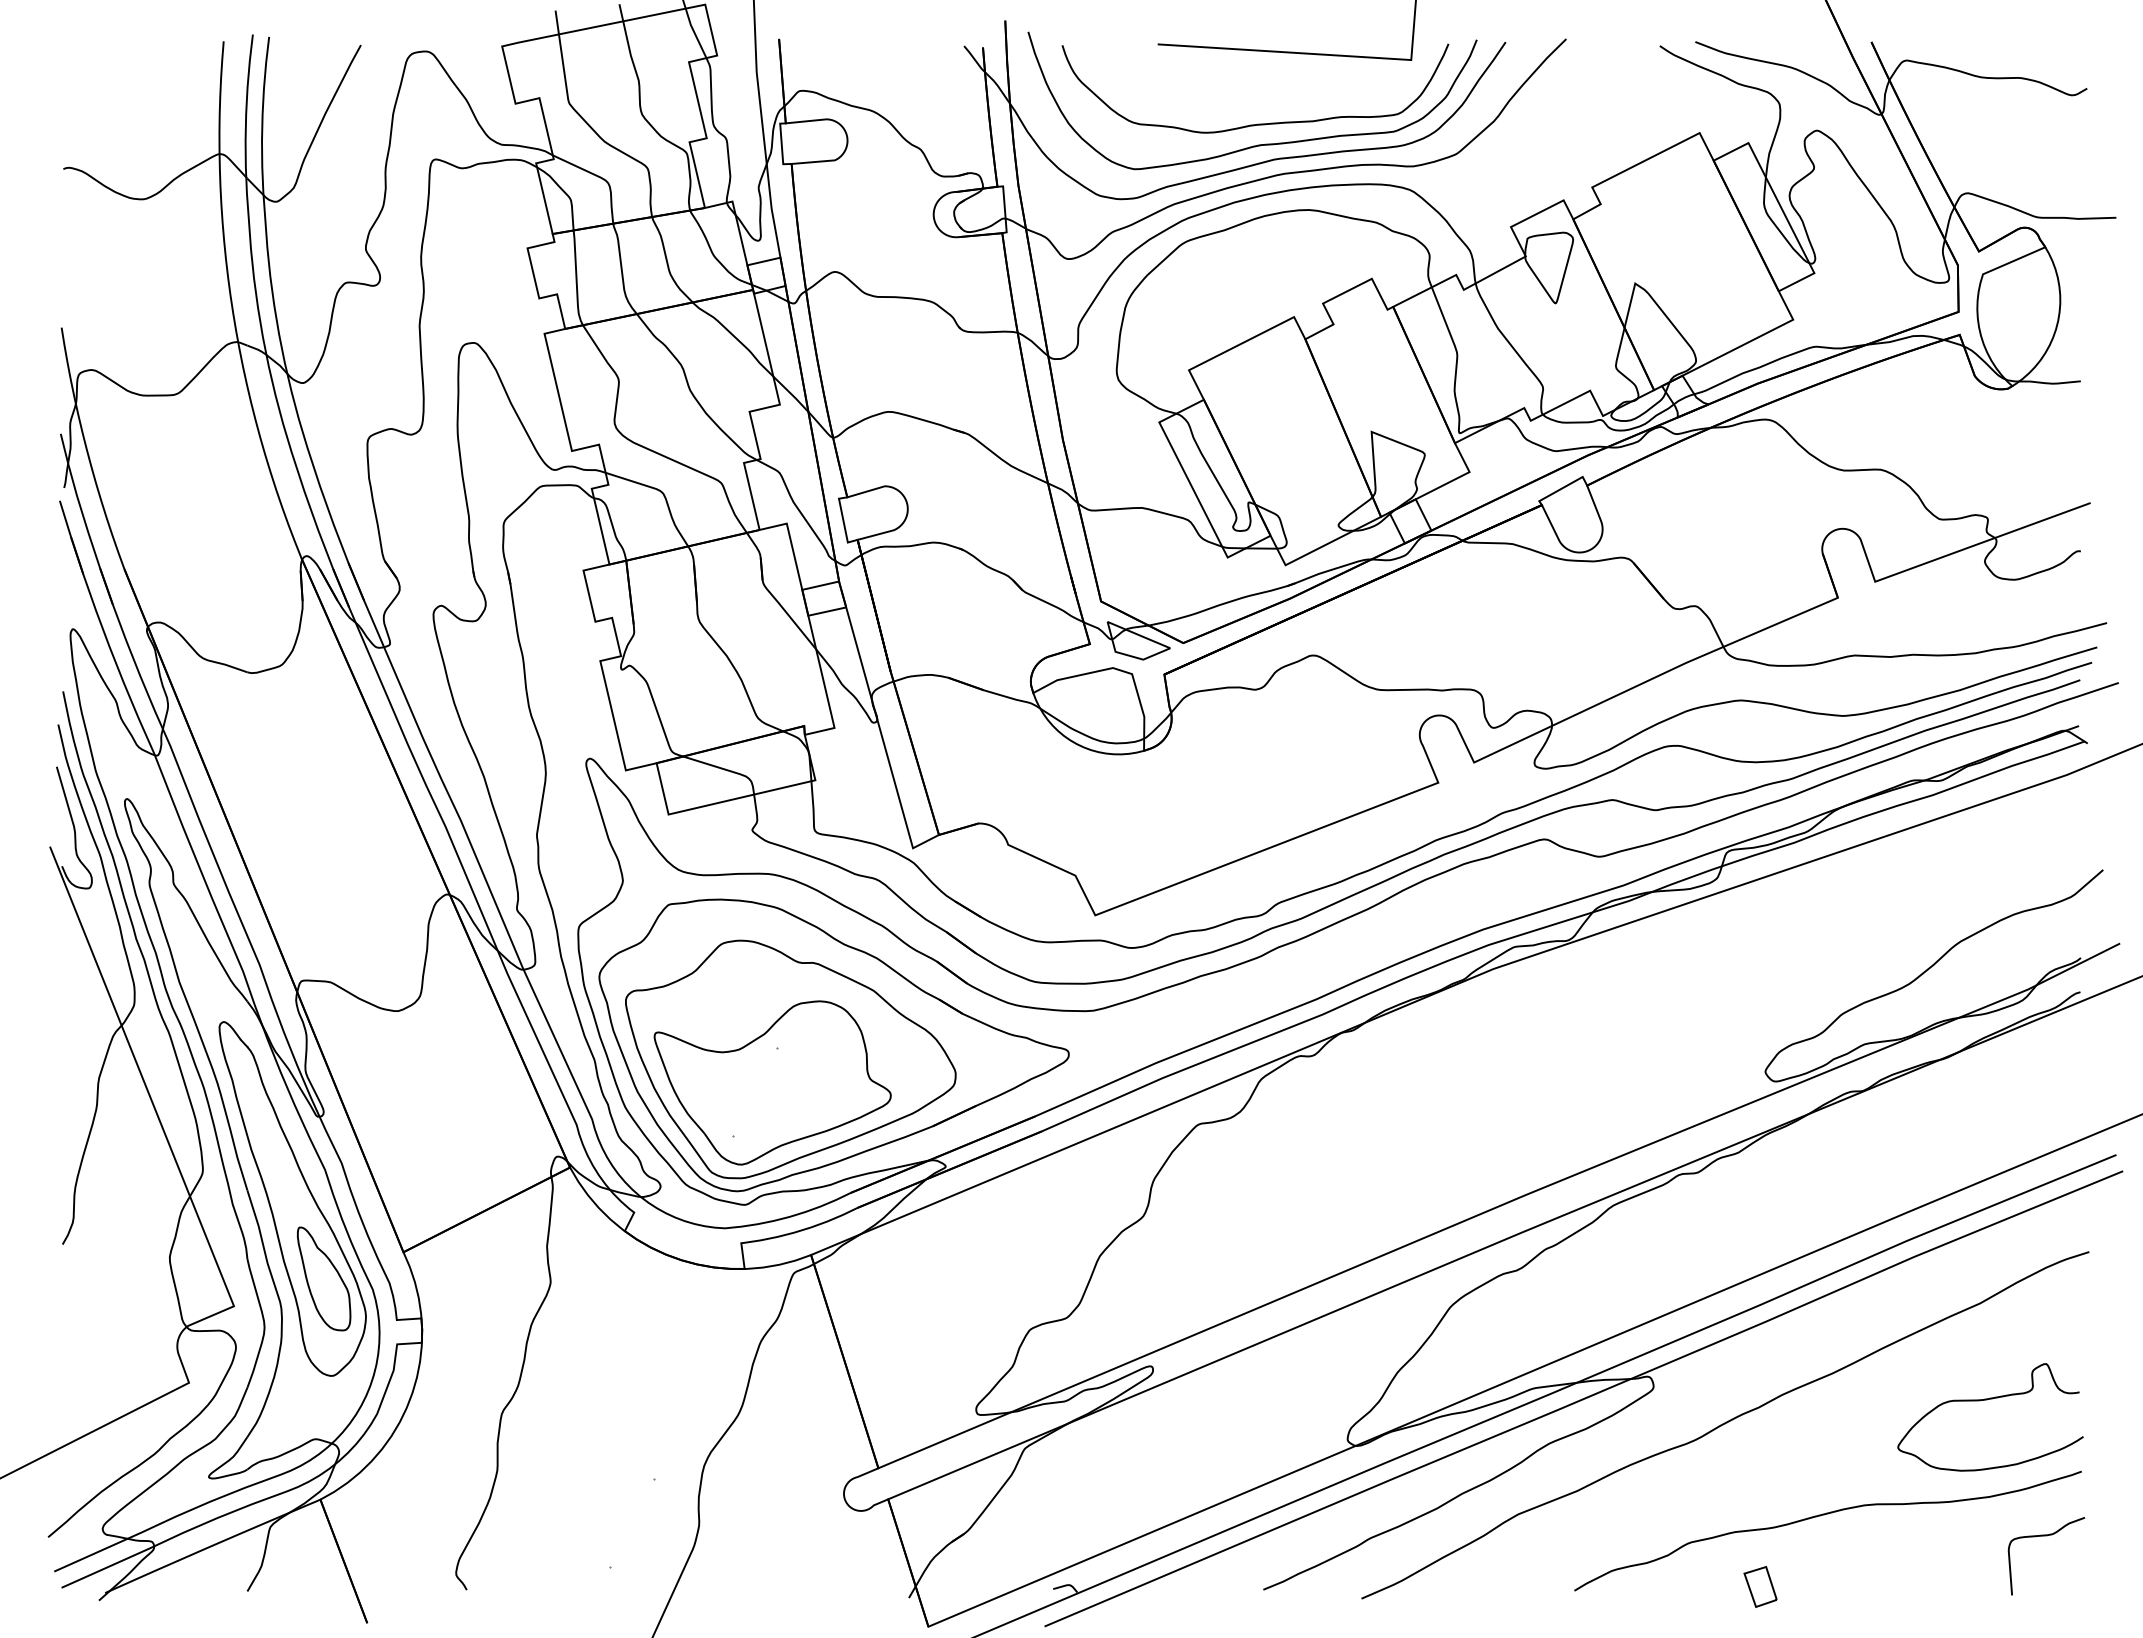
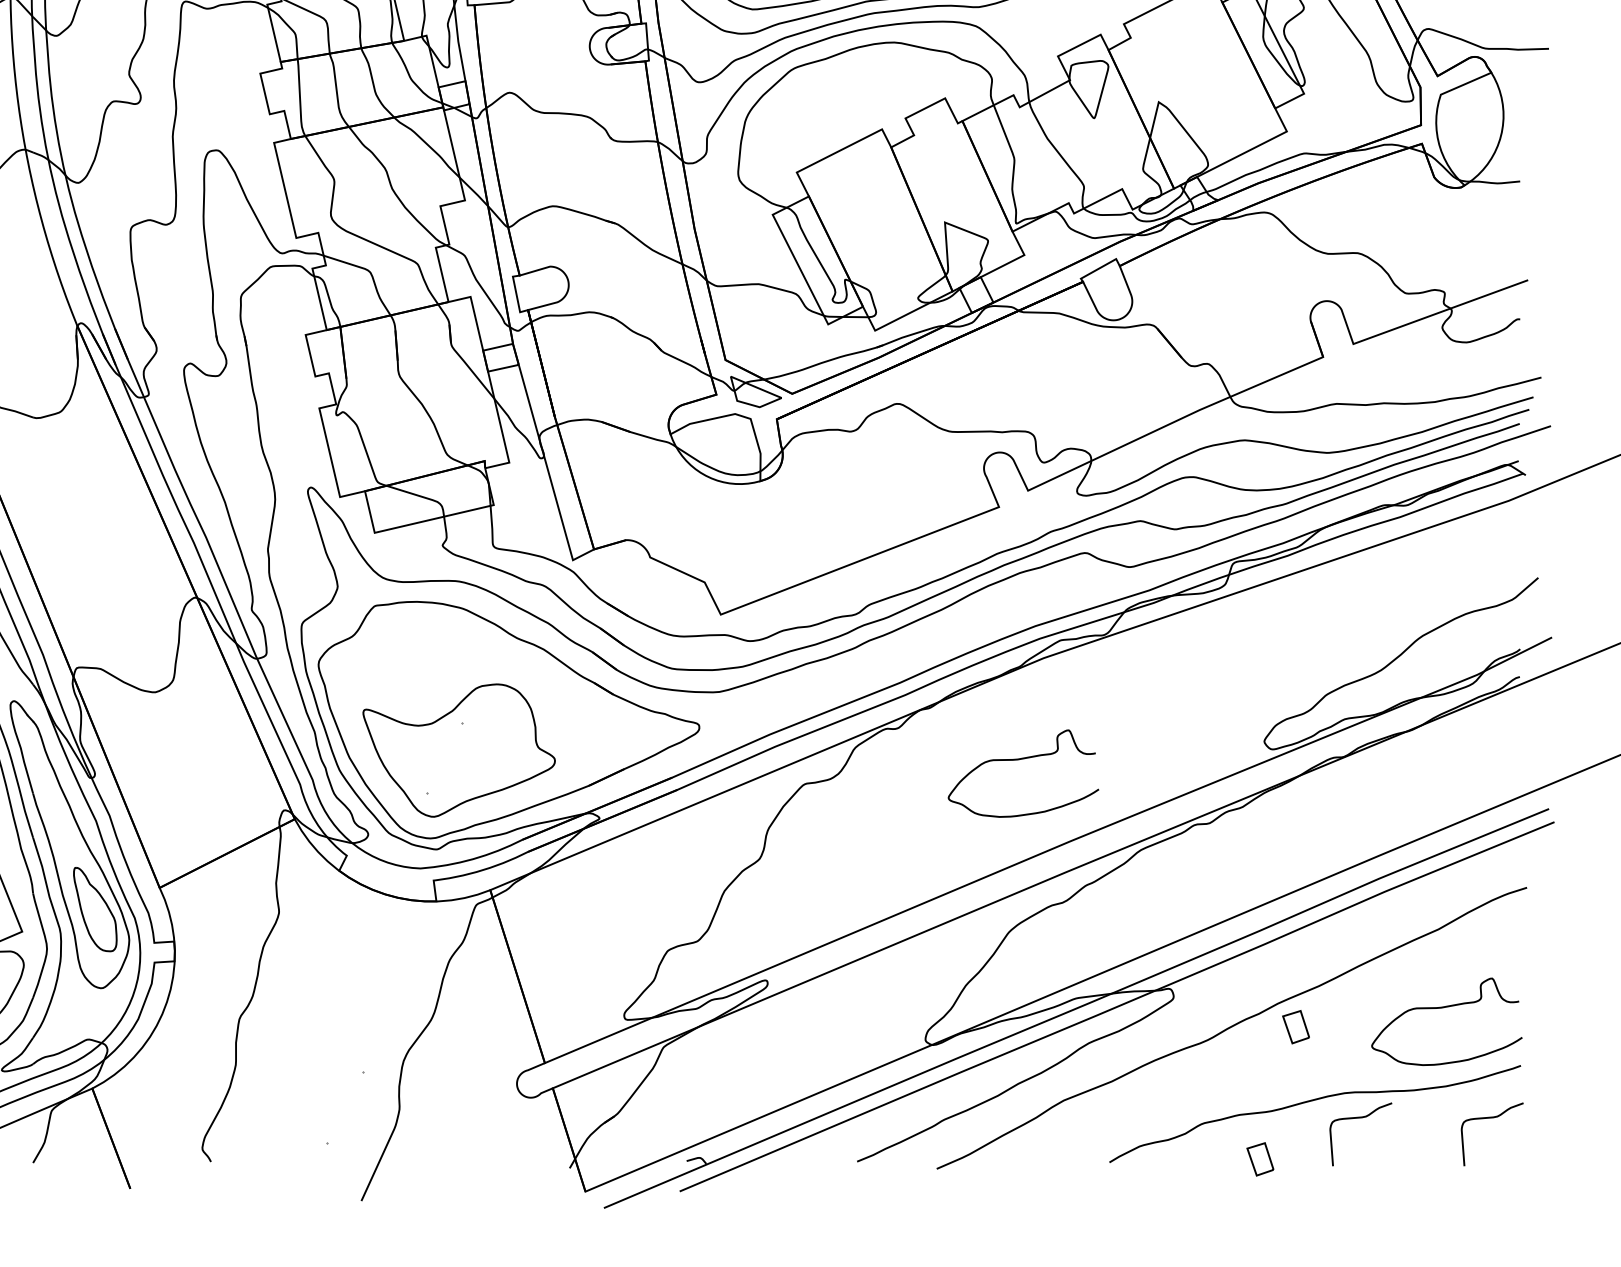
part: (790, 1059) -> (473, 731), removed
curve: (1465, 1094) -> (1021, 759), added
part: (1804, 1423) -> (1296, 1026), added
curve: (1884, 1536) -> (1360, 1118), added

